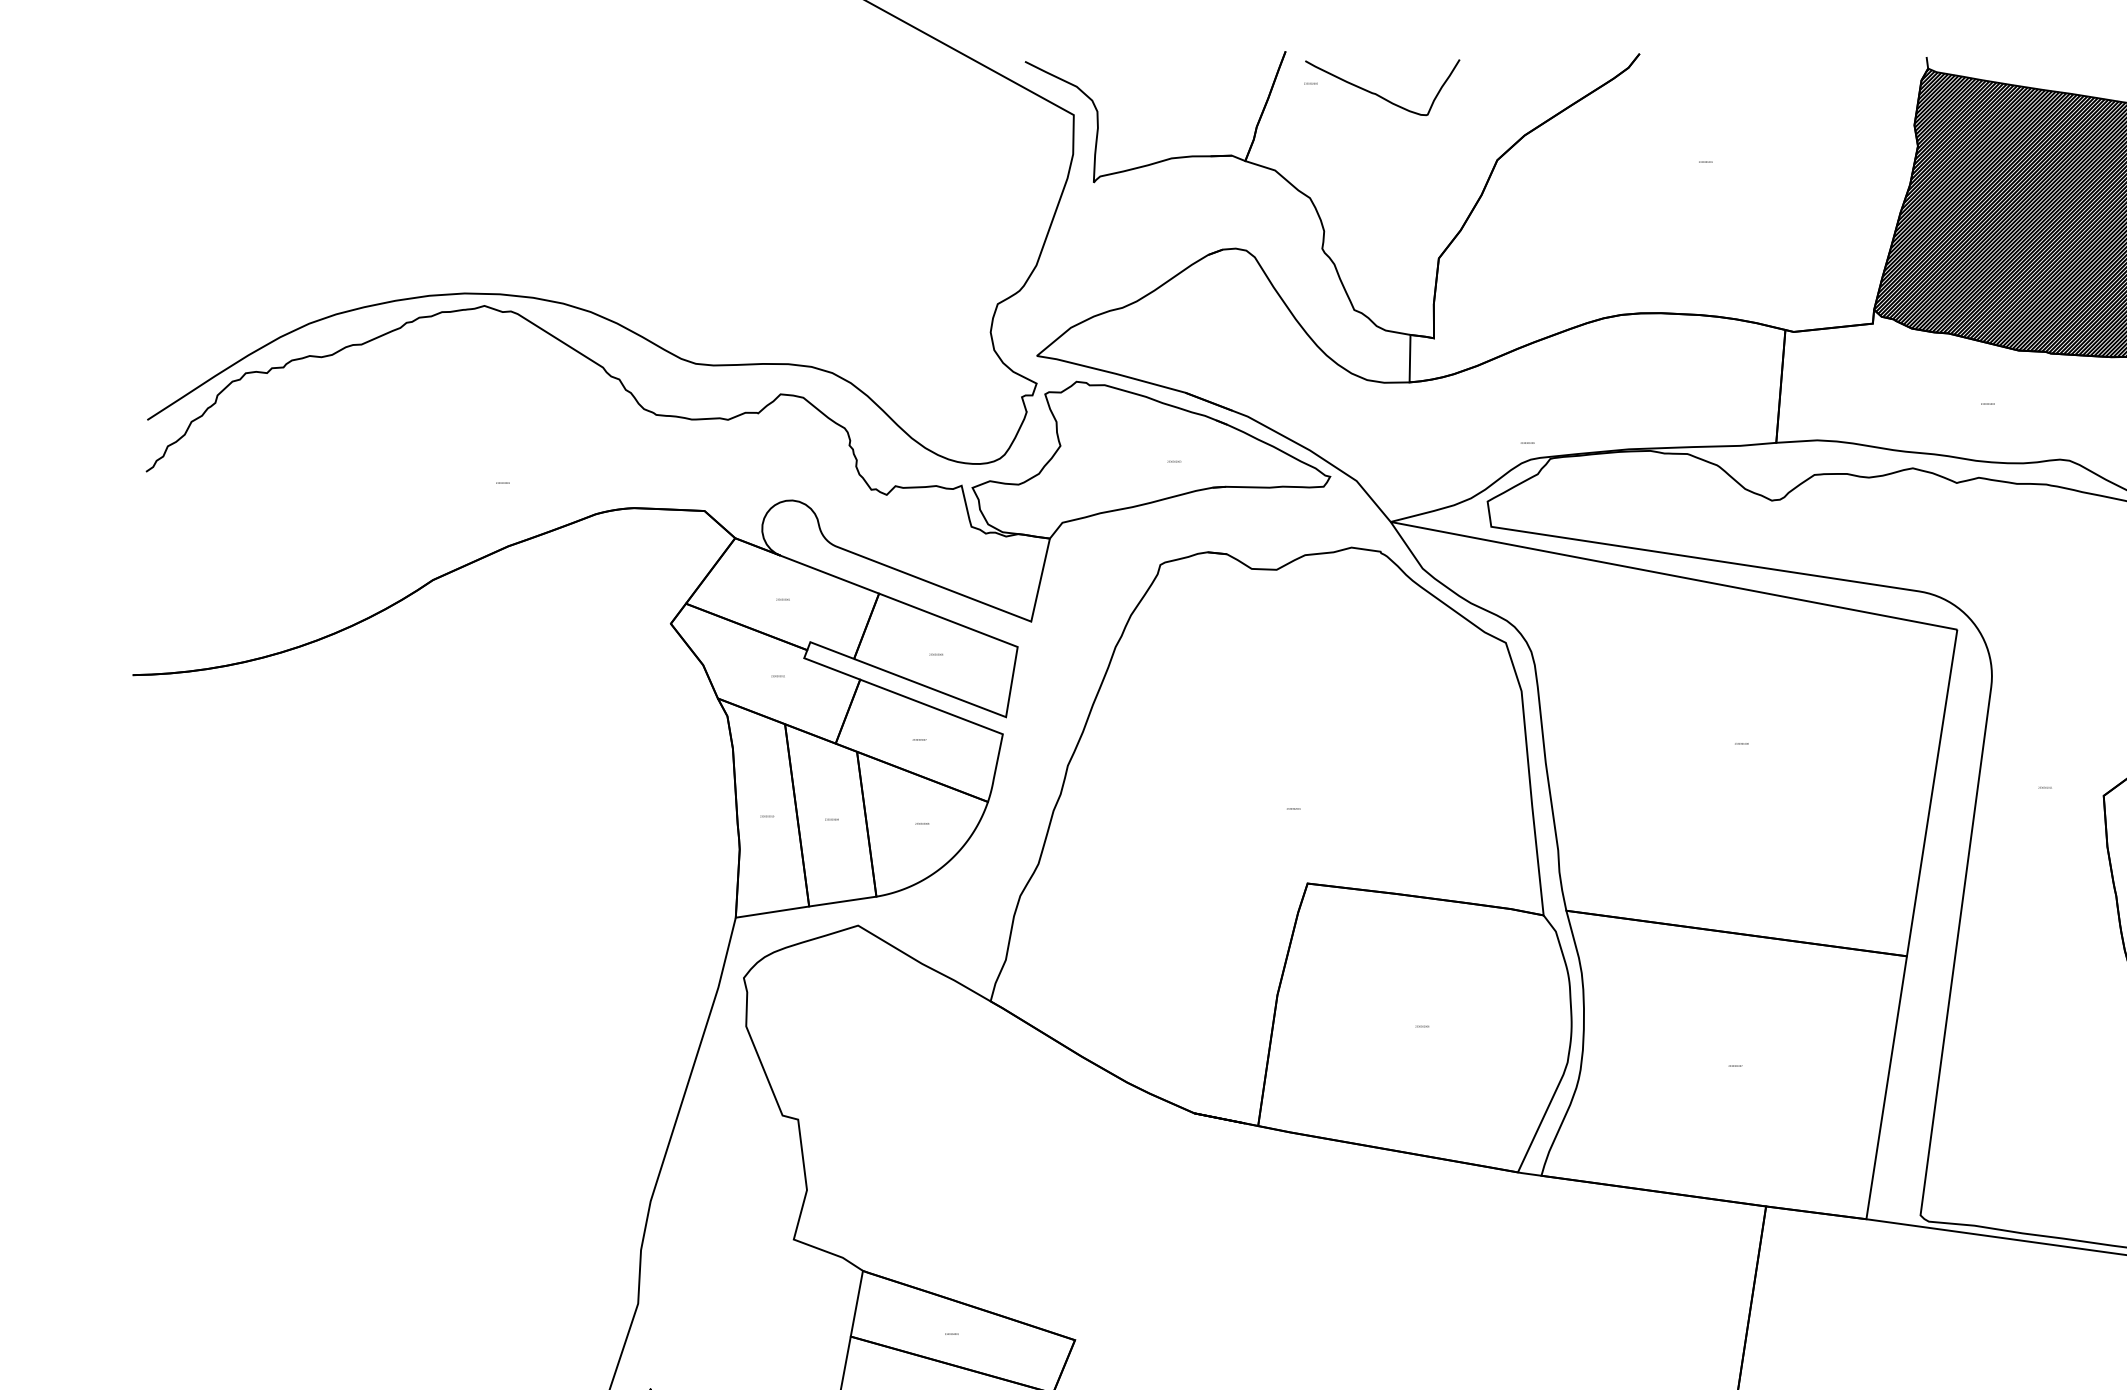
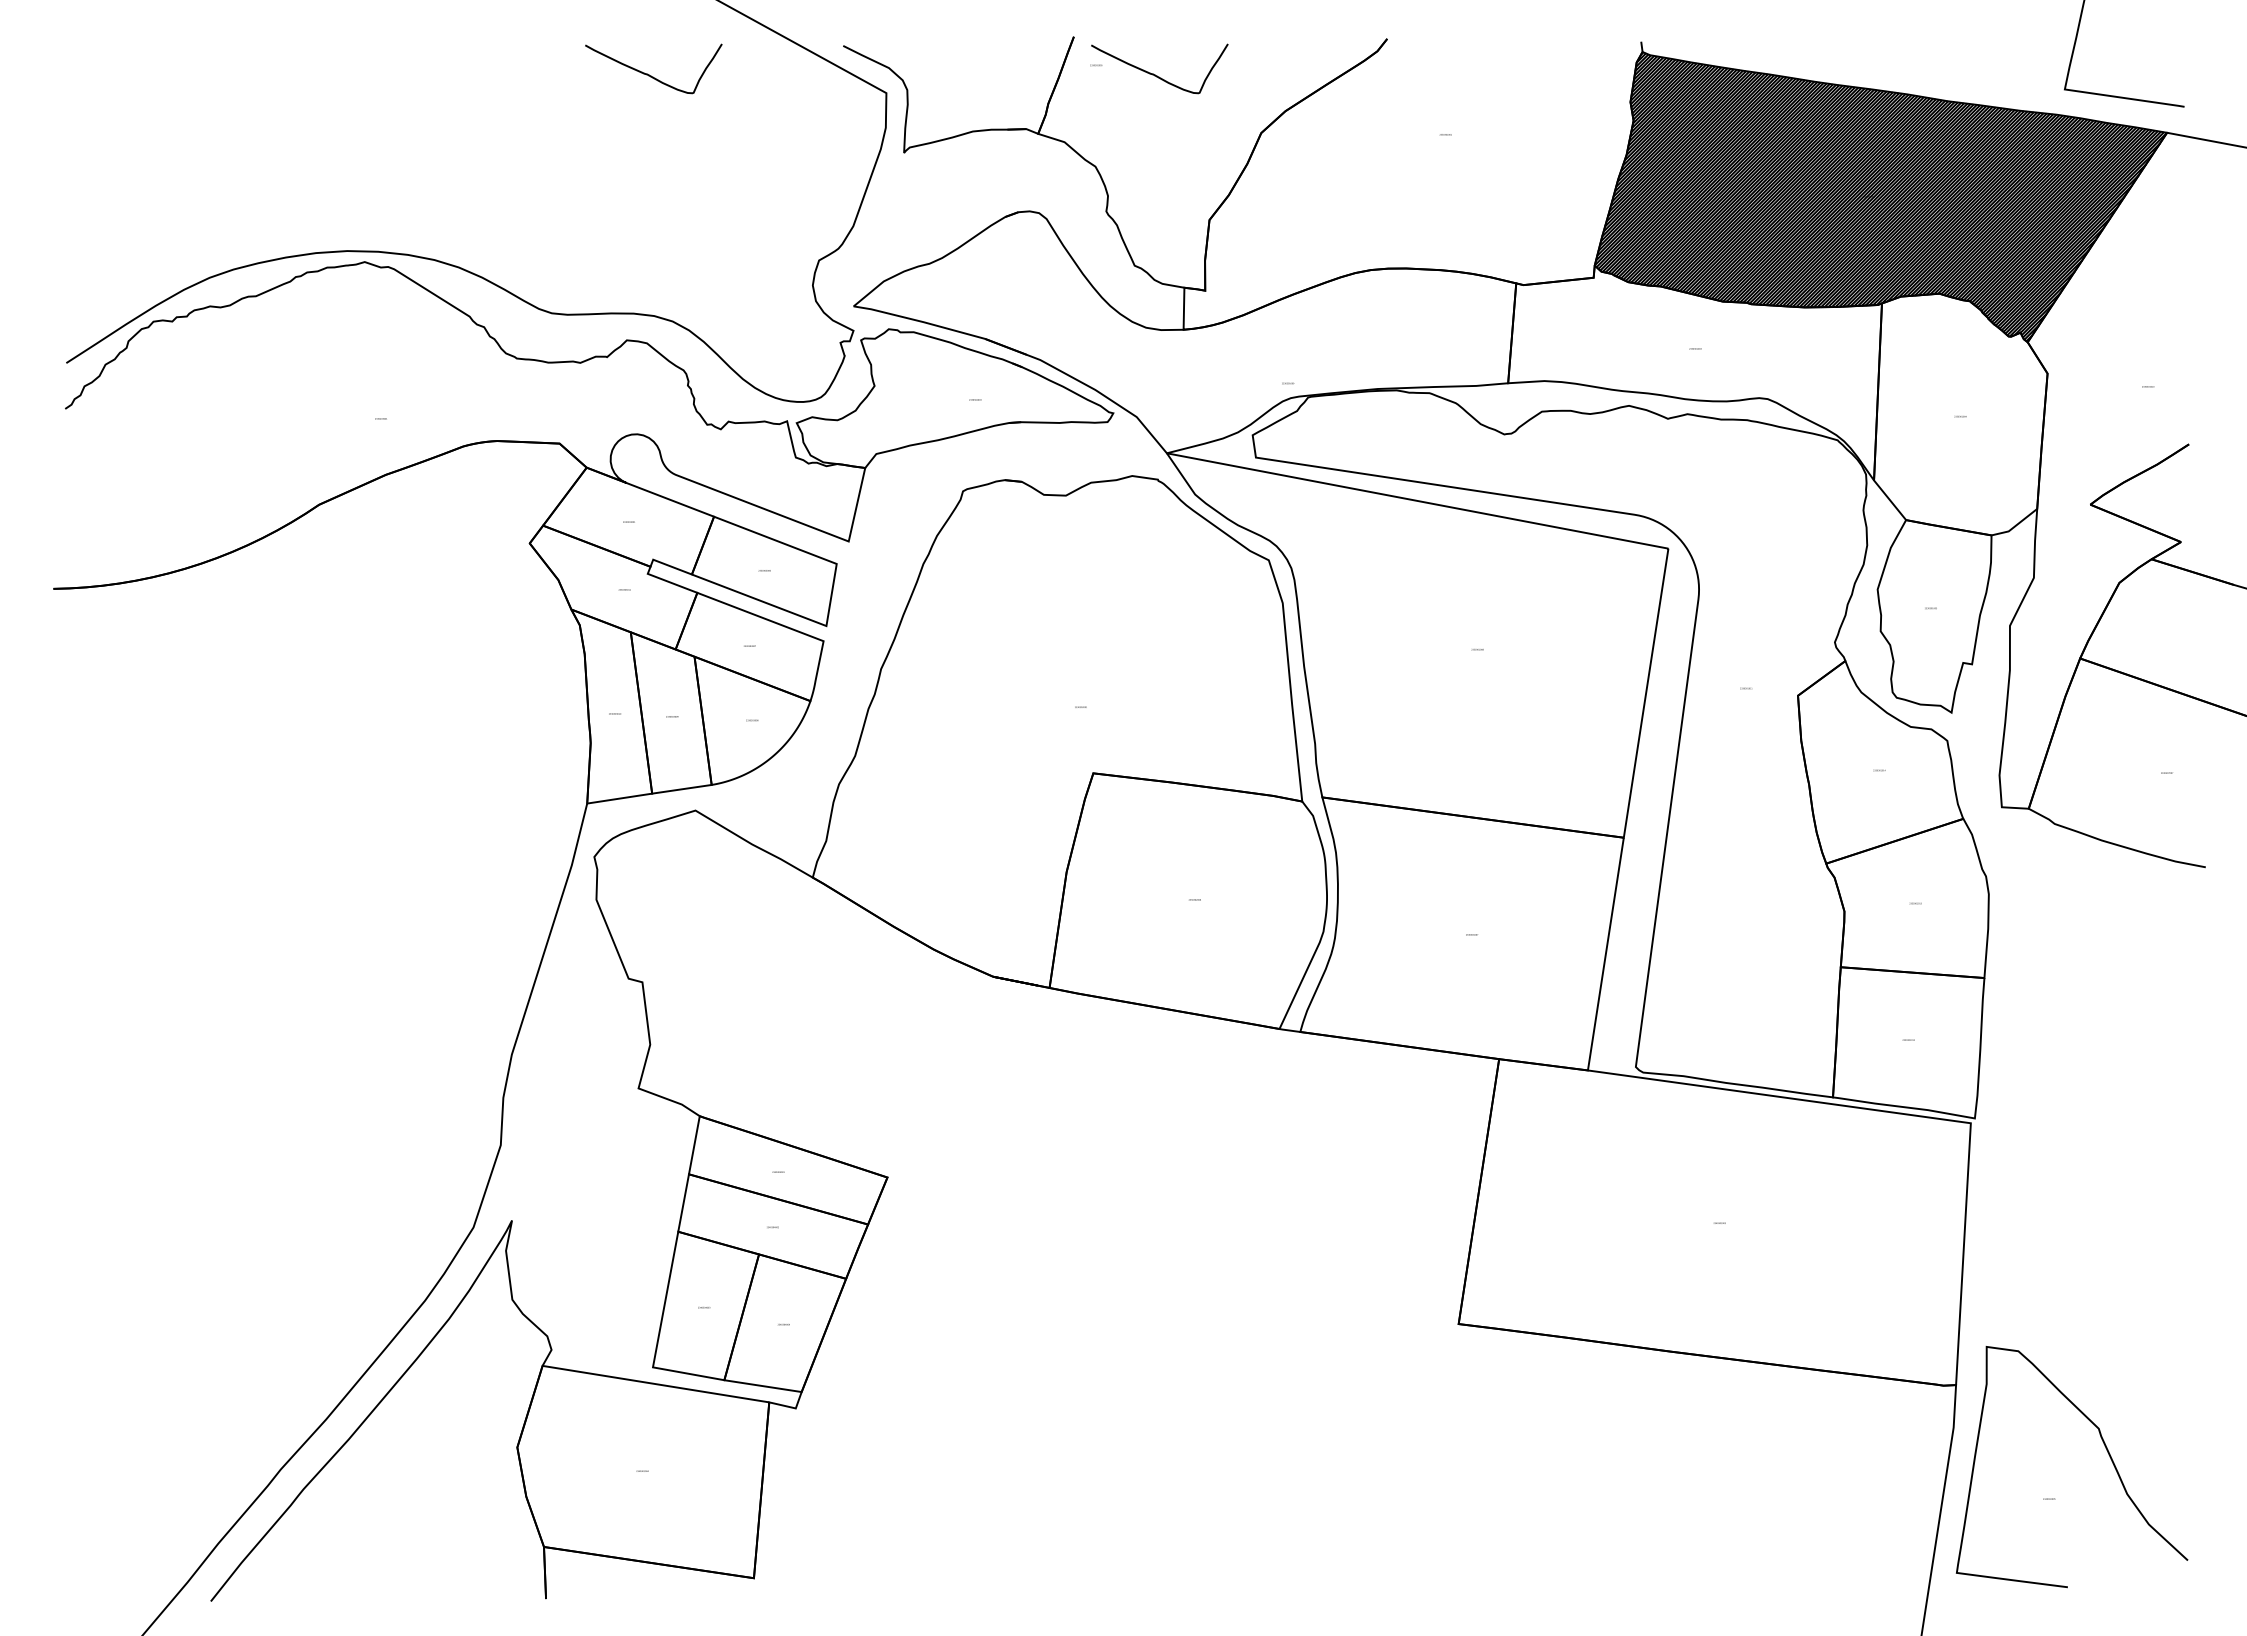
curve: (806, 94) -> (649, 74), added

